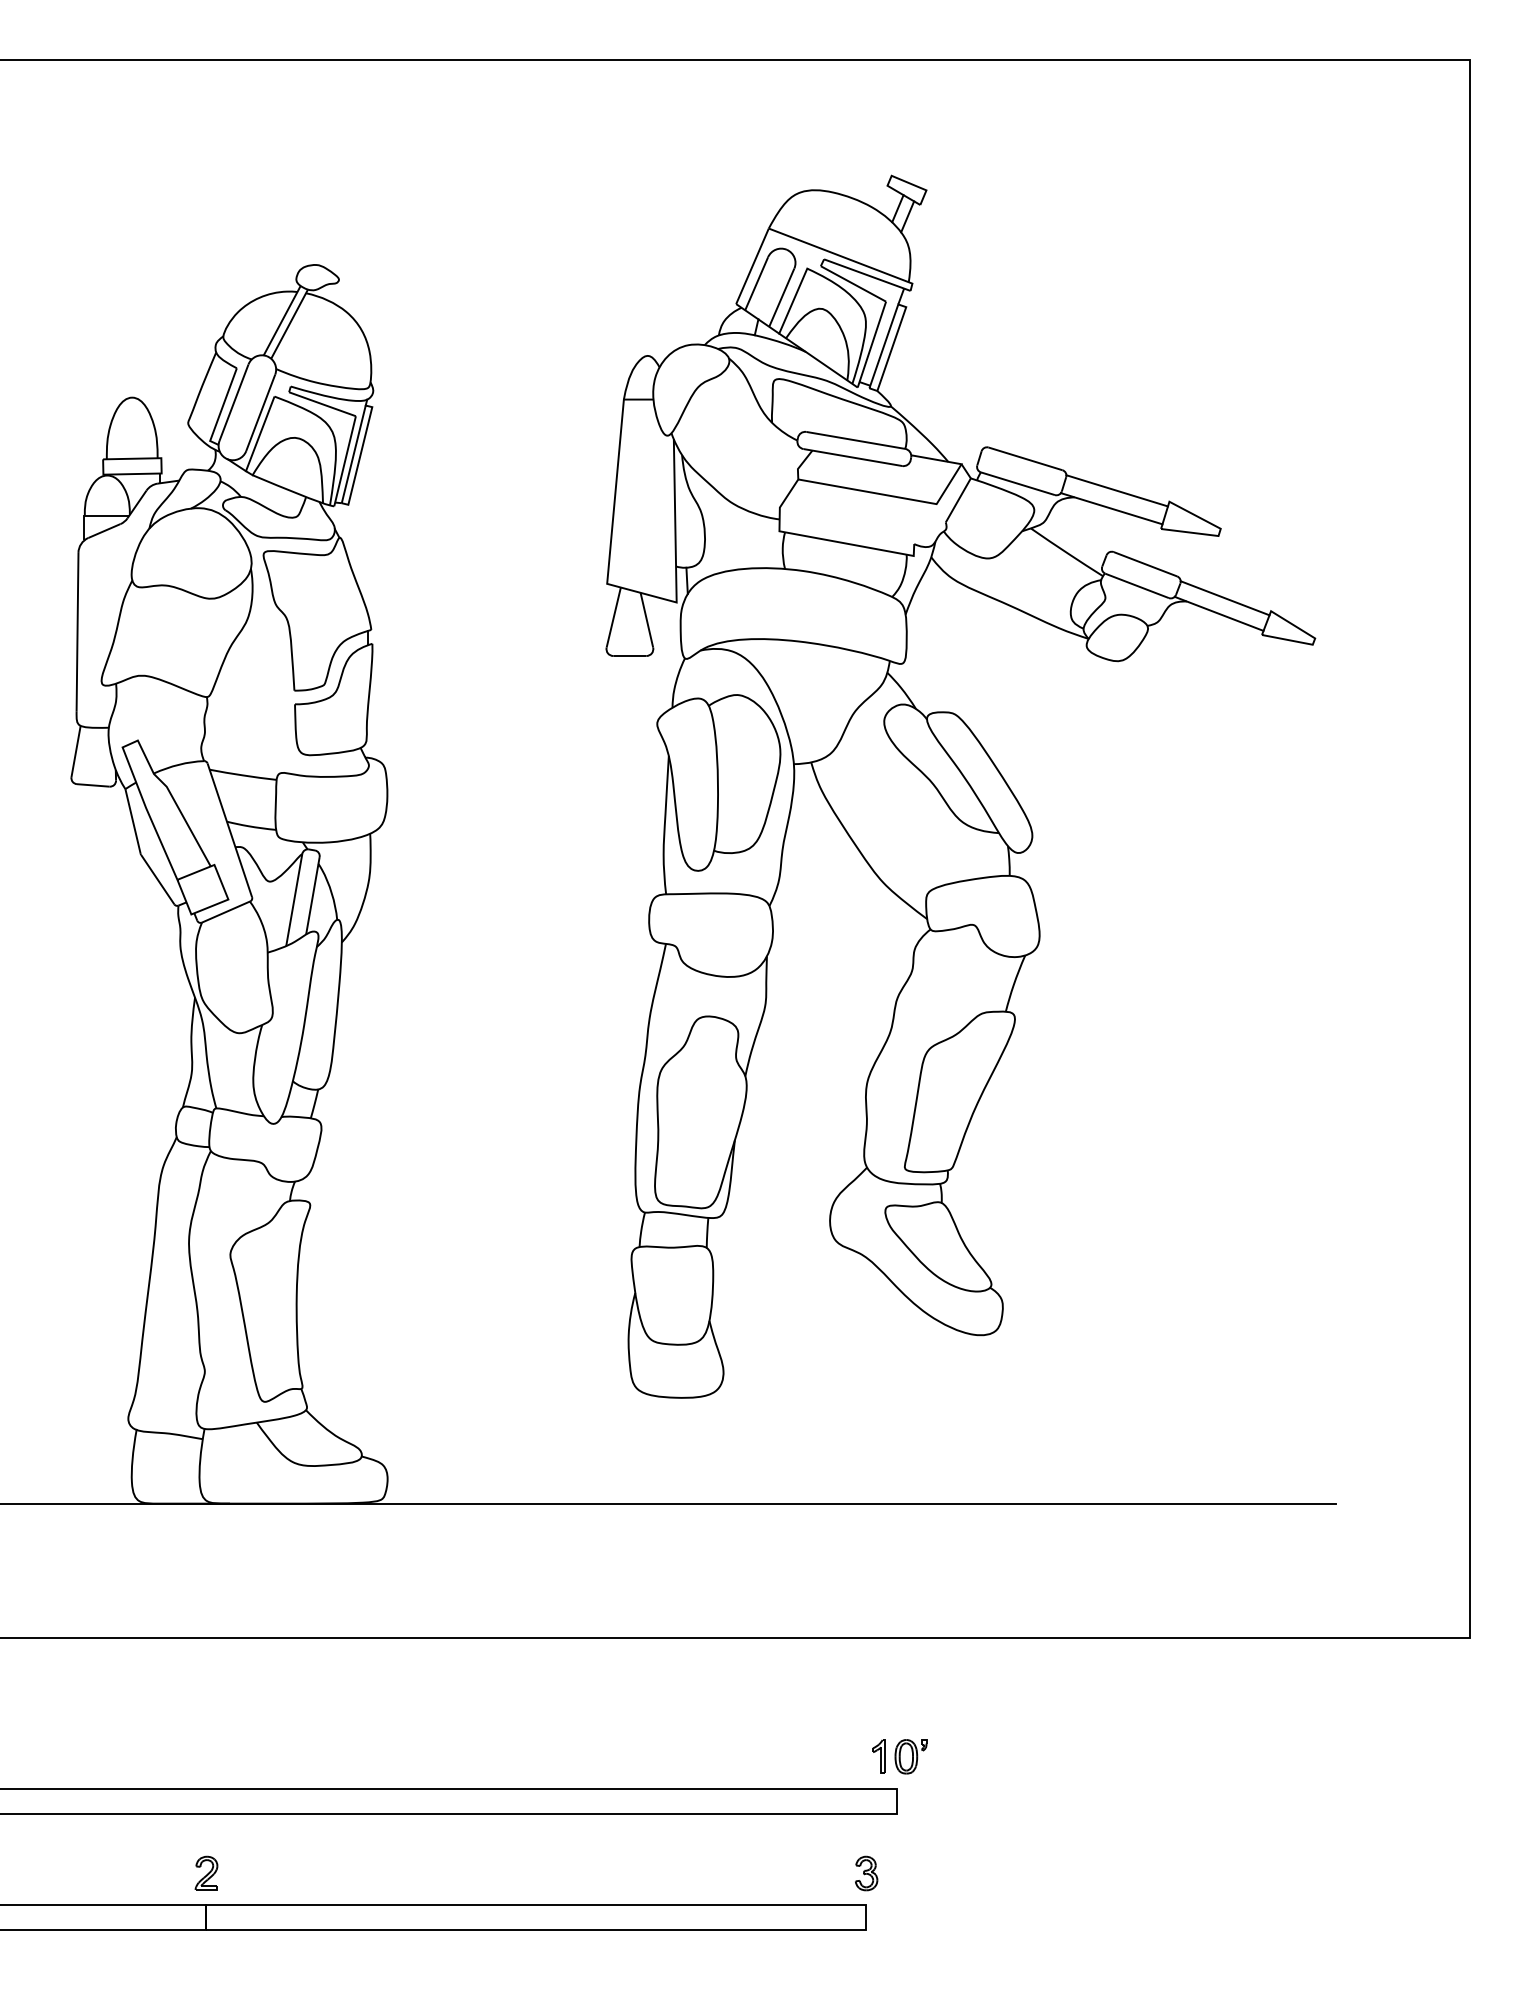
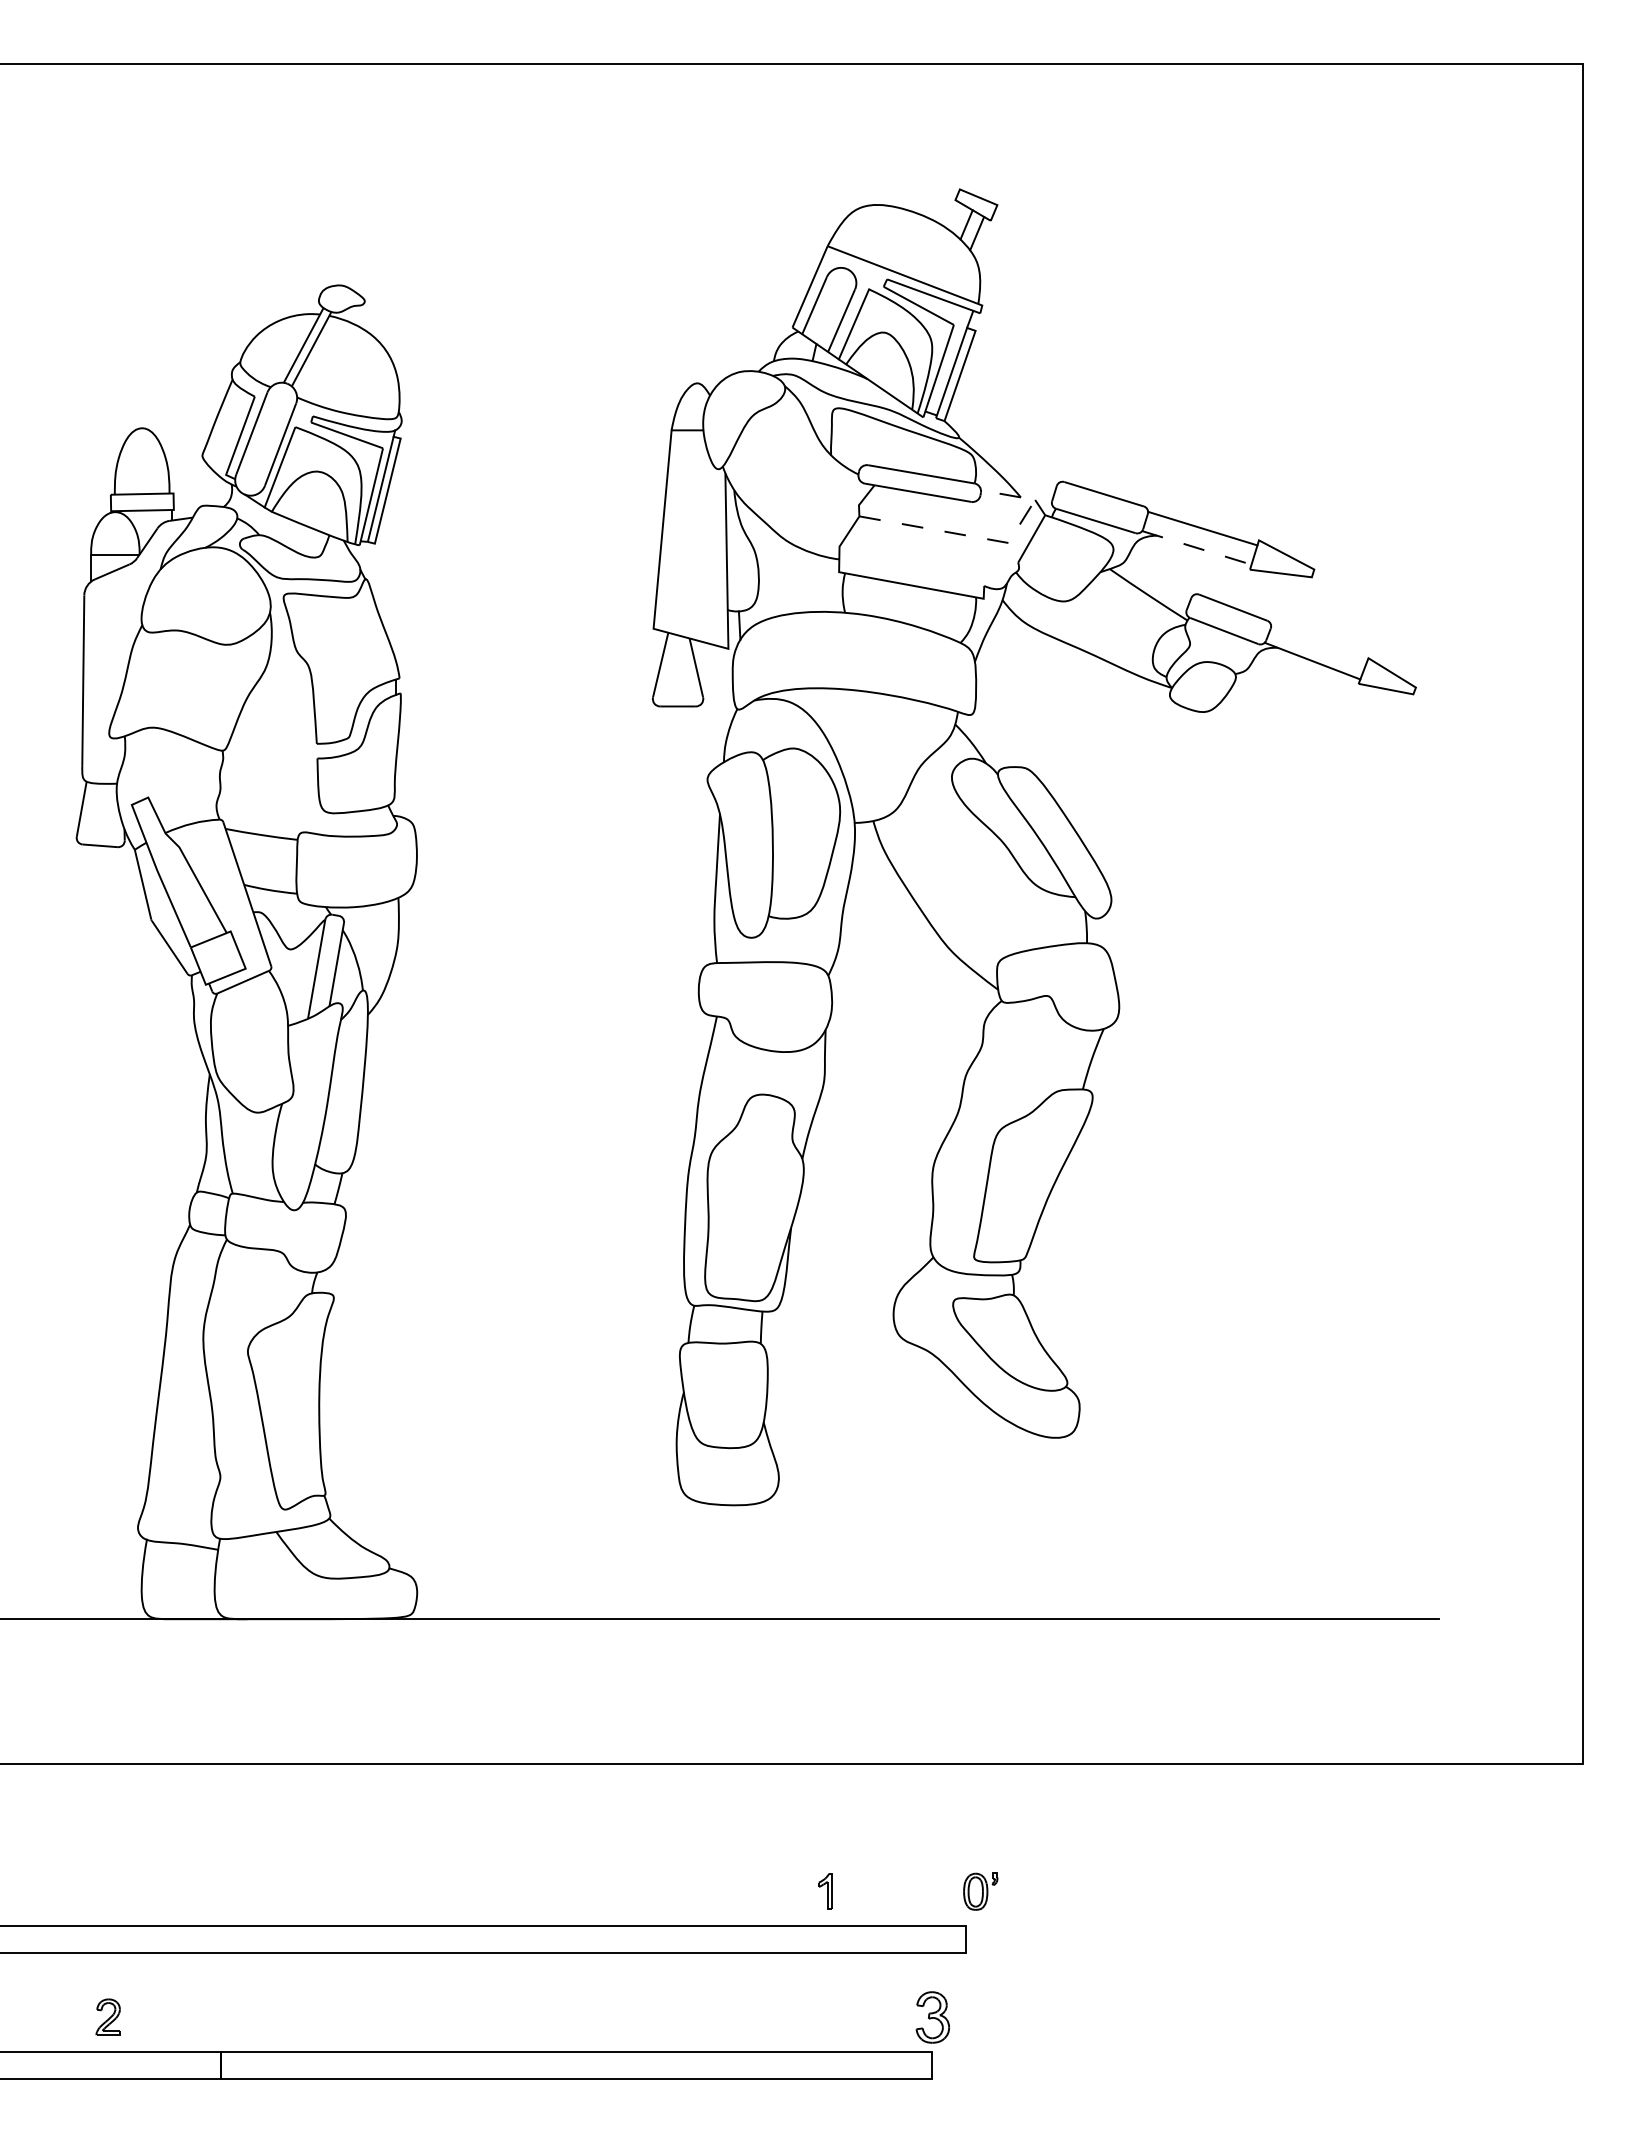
line: (917, 500) -> (987, 539), solid -> dashed
line: (1112, 509) -> (1197, 548), solid -> dashed
line: (1224, 597) -> (1318, 643), removed
part: (879, 1756) -> (825, 1891), moved
part: (205, 1872) -> (107, 2016), moved
part: (866, 1873) -> (932, 2017), size x1.4

